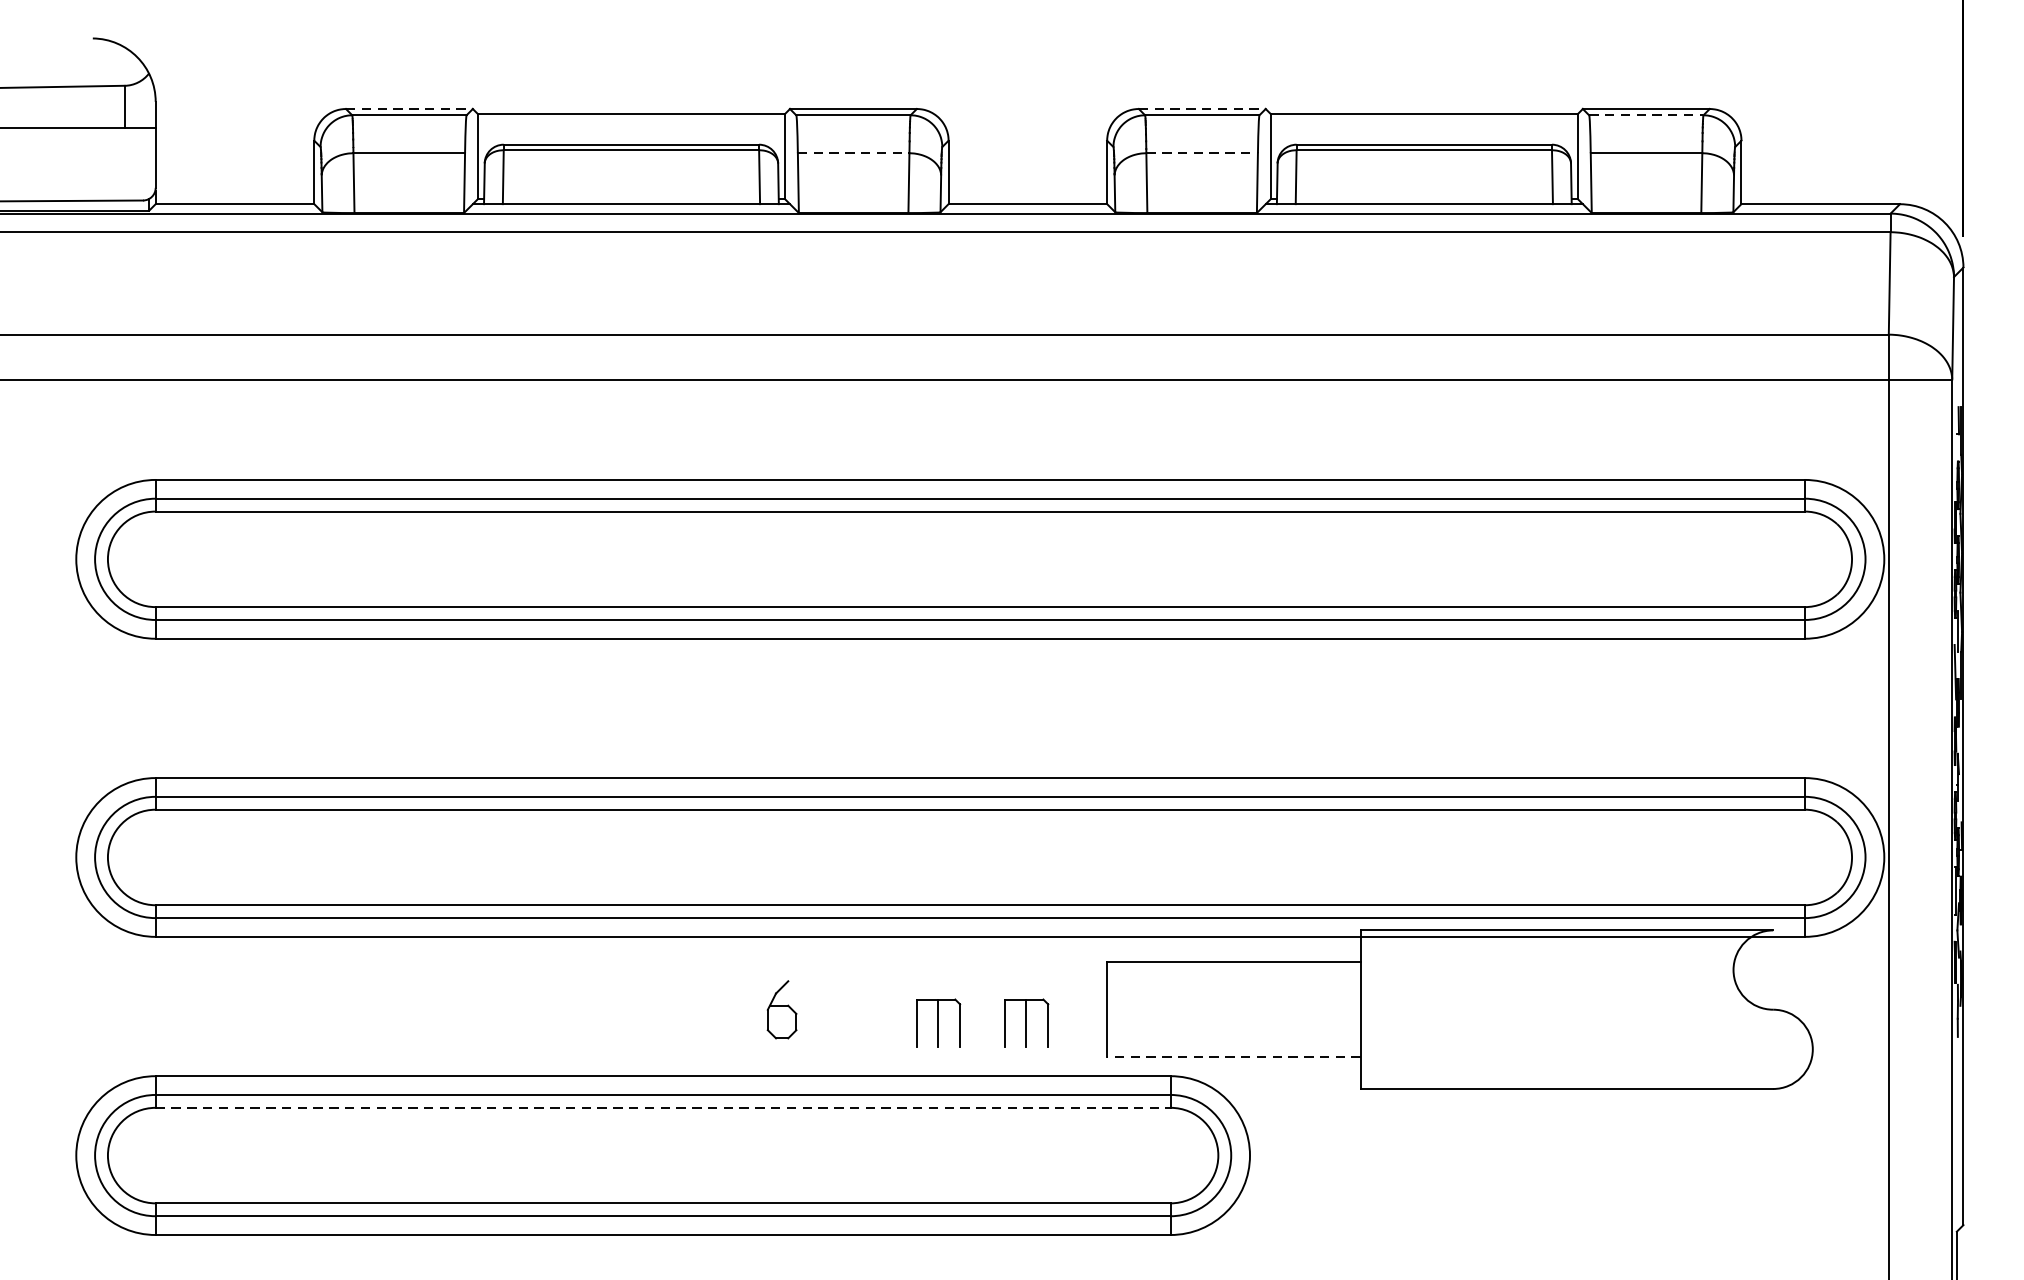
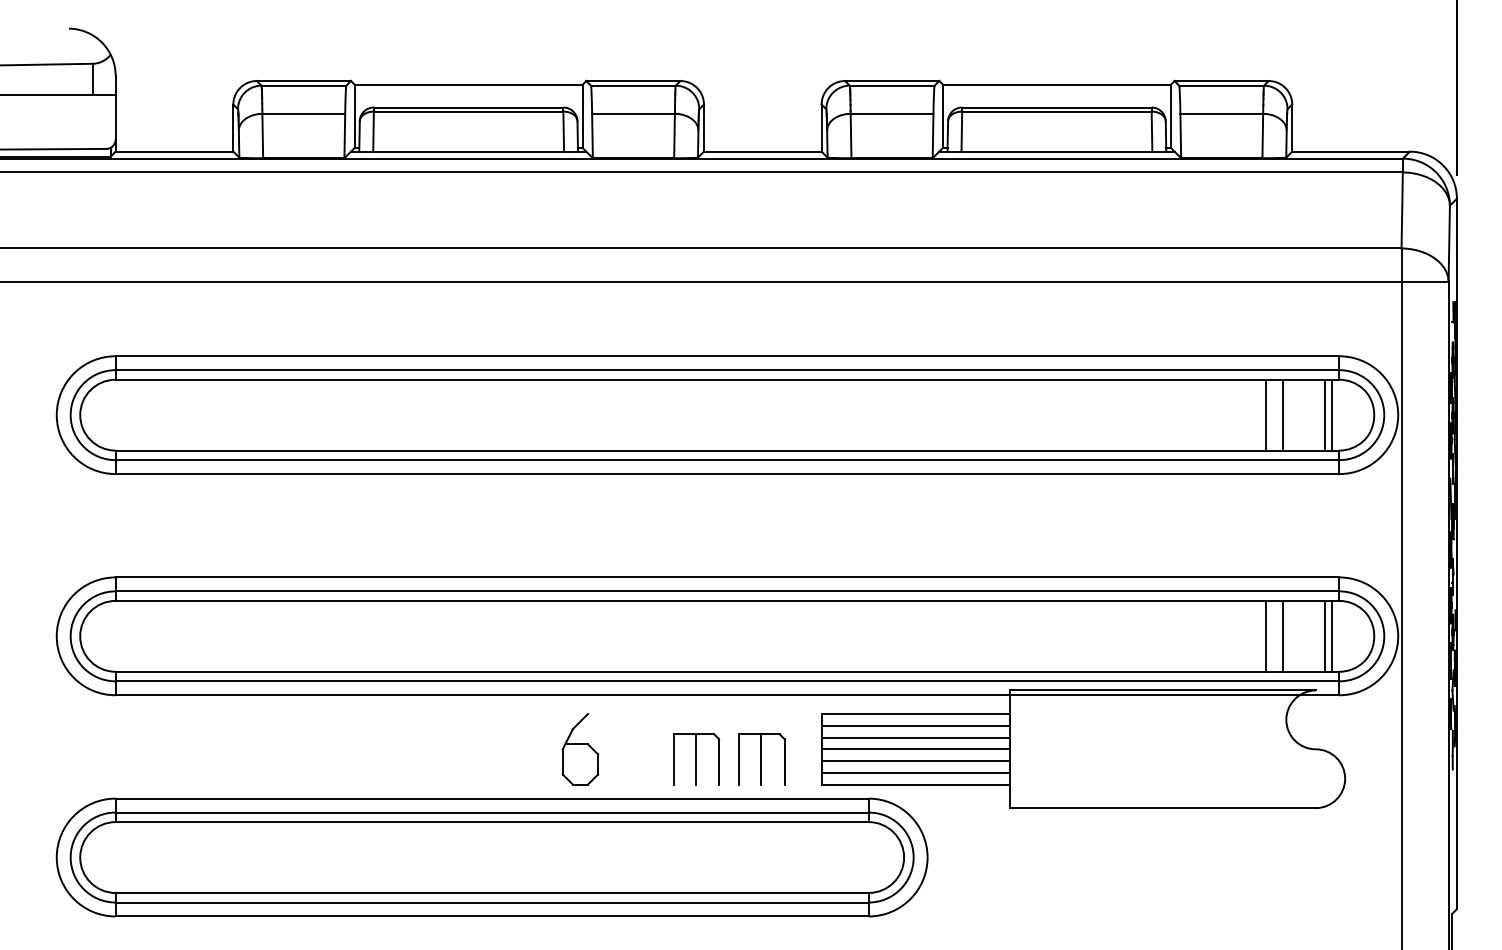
line: (410, 109) -> (304, 81), dashed -> solid
line: (1202, 109) -> (892, 81), dashed -> solid
line: (1647, 115) -> (1222, 85), dashed -> solid
line: (854, 152) -> (634, 113), dashed -> solid
line: (1202, 152) -> (892, 113), dashed -> solid
line: (1706, 558) -> (1266, 414), added
line: (1728, 558) -> (1282, 414), added
line: (1786, 558) -> (1325, 414), added
line: (1795, 558) -> (1332, 414), added
line: (1706, 856) -> (1266, 635), added
line: (1728, 856) -> (1282, 635), added
line: (1786, 856) -> (1325, 635), added
line: (1795, 856) -> (1332, 635), added
line: (1233, 977) -> (915, 725), added
line: (1233, 993) -> (915, 737), added
part: (782, 1009) -> (580, 749), size x1.67
line: (1233, 1009) -> (915, 749), added
part: (938, 1023) -> (696, 759), size x1.43
part: (1026, 1023) -> (761, 759), size x1.43
line: (1233, 1026) -> (915, 761), added
line: (1233, 1040) -> (915, 772), added
line: (1233, 1057) -> (915, 784), dashed -> solid
line: (663, 1108) -> (492, 822), dashed -> solid

